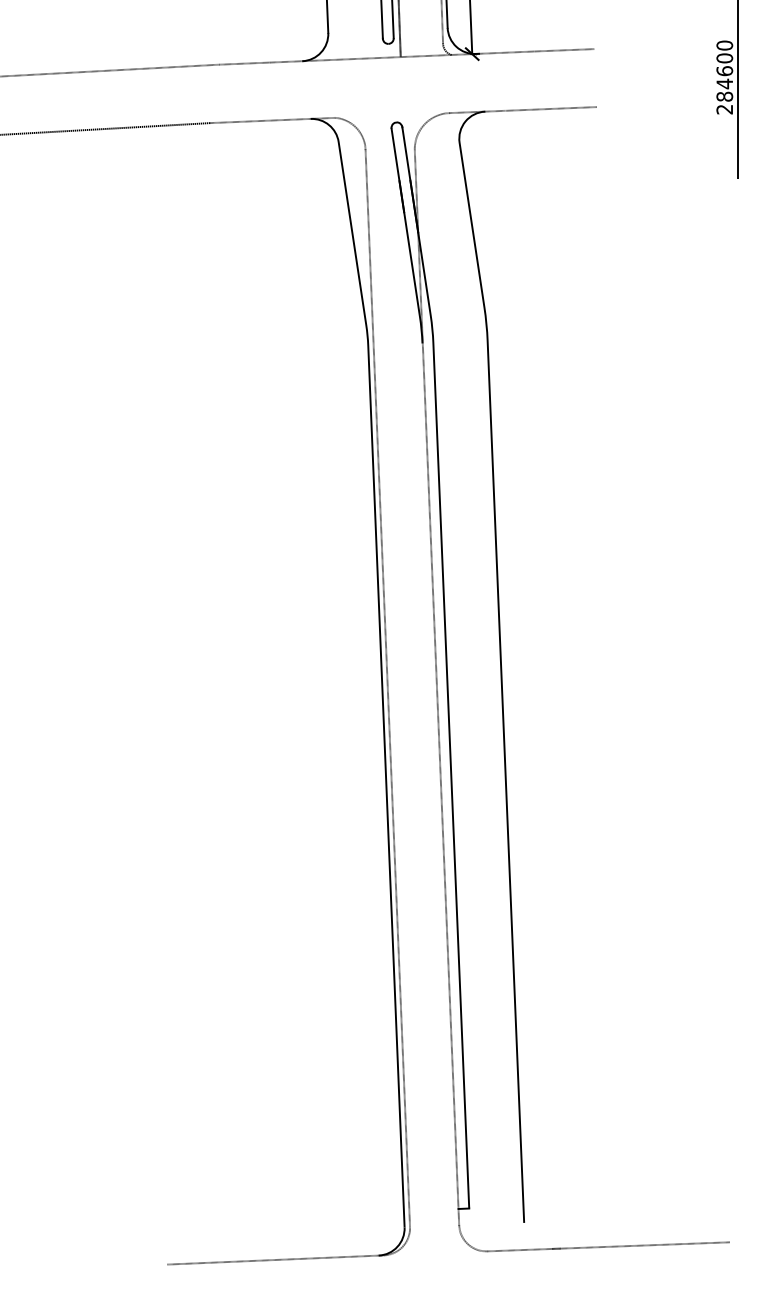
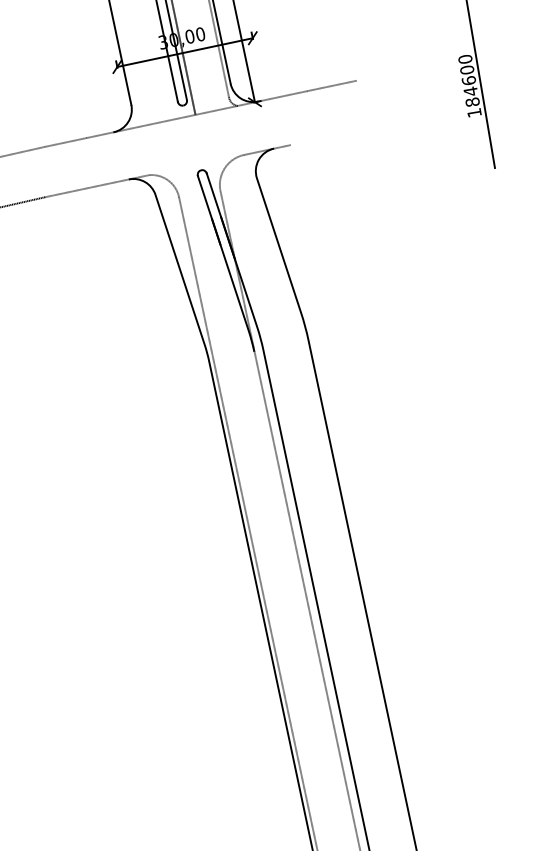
line: (550, 108) -> (328, 136), removed
text: (724, 109) -> (474, 112), 284600 -> 184600

